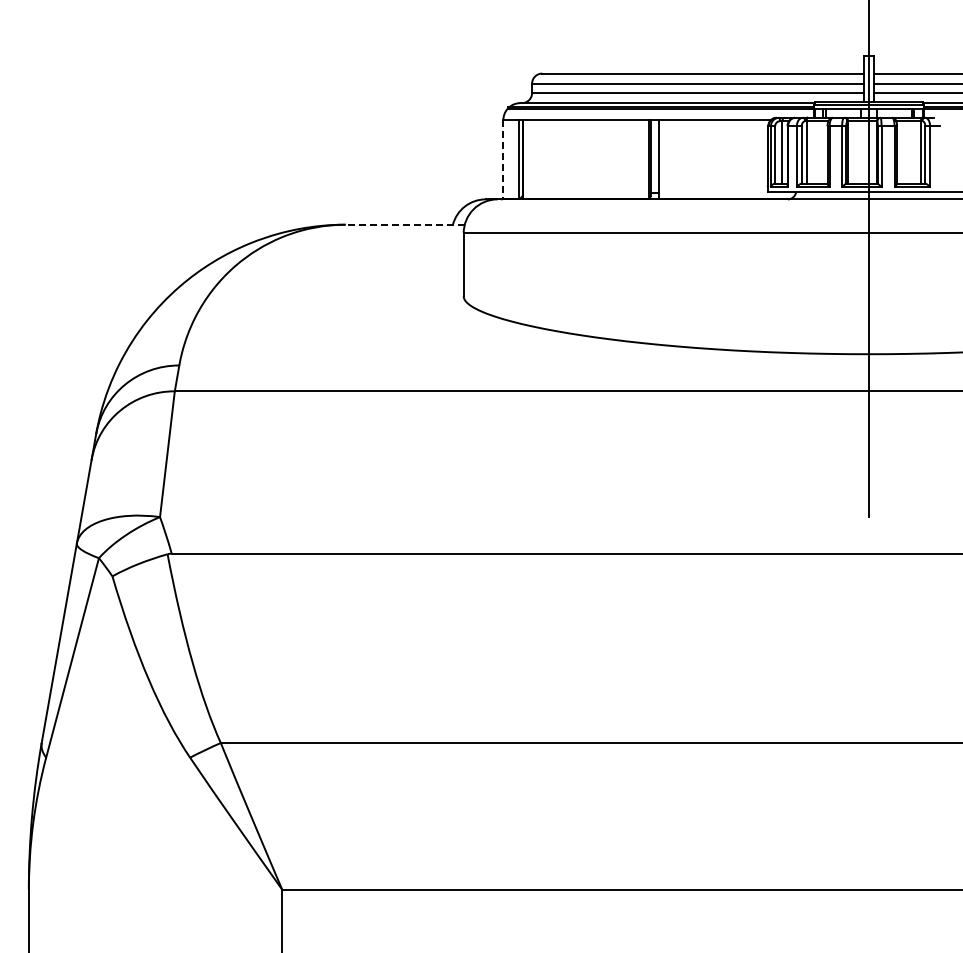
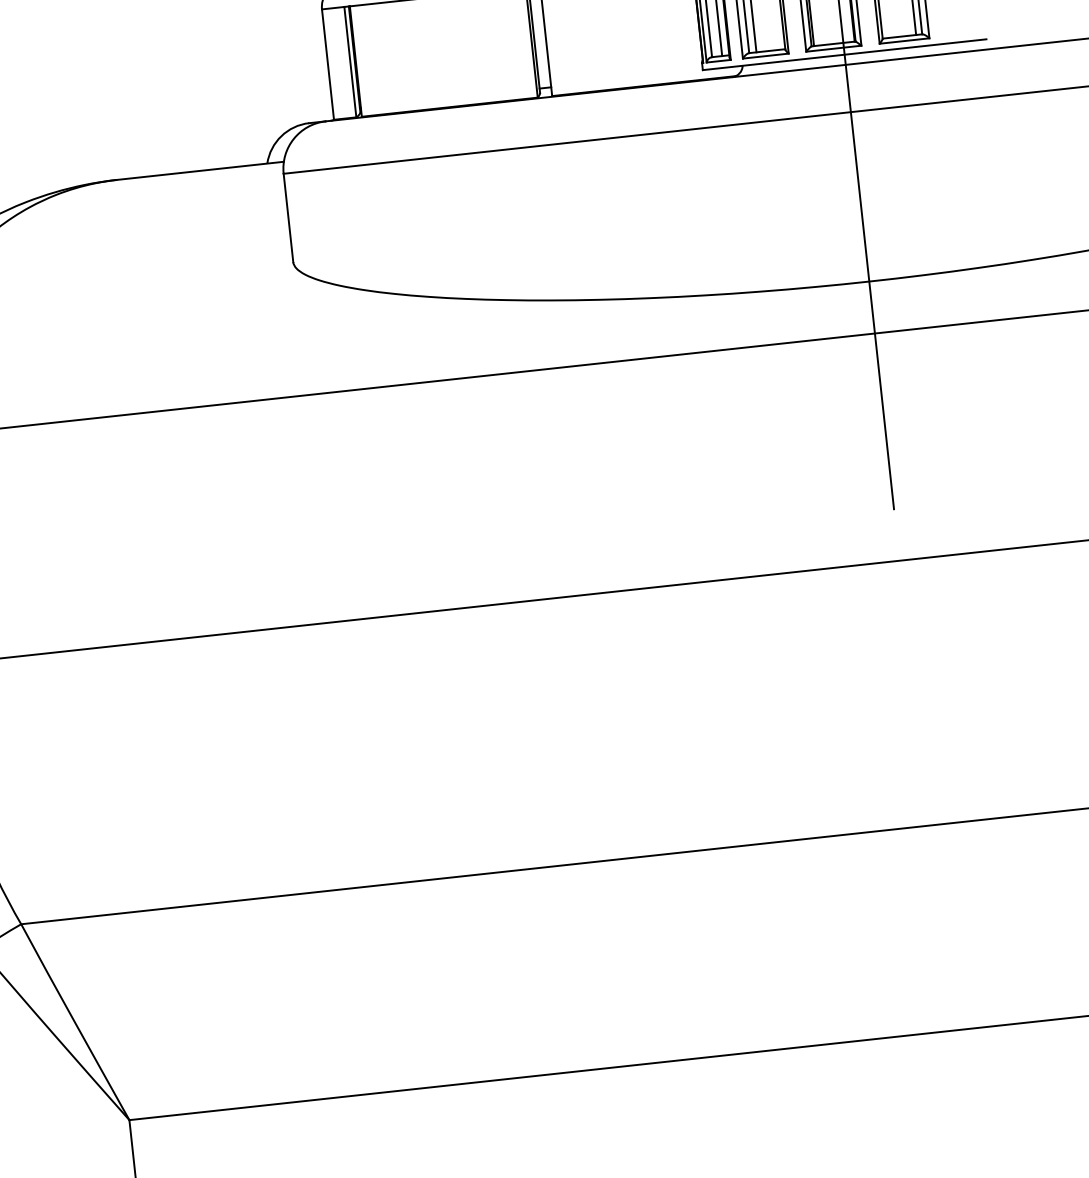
line: (503, 159) -> (328, 64), dashed -> solid
line: (405, 224) -> (200, 170), dashed -> solid

